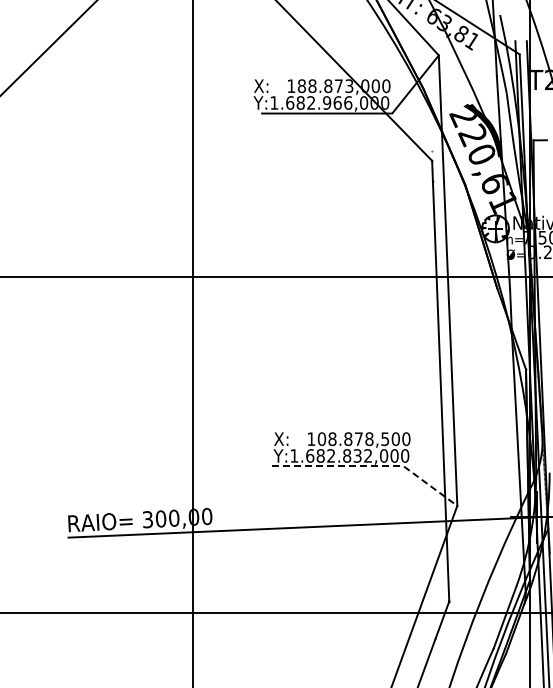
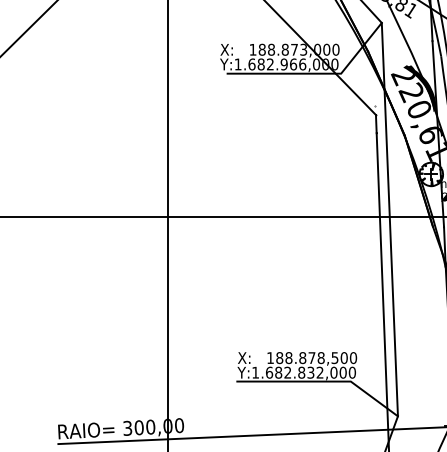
text: (321, 438) -> (279, 357), 108.878,500 -> 188.878,500
line: (372, 466) -> (323, 381), dashed -> solid

